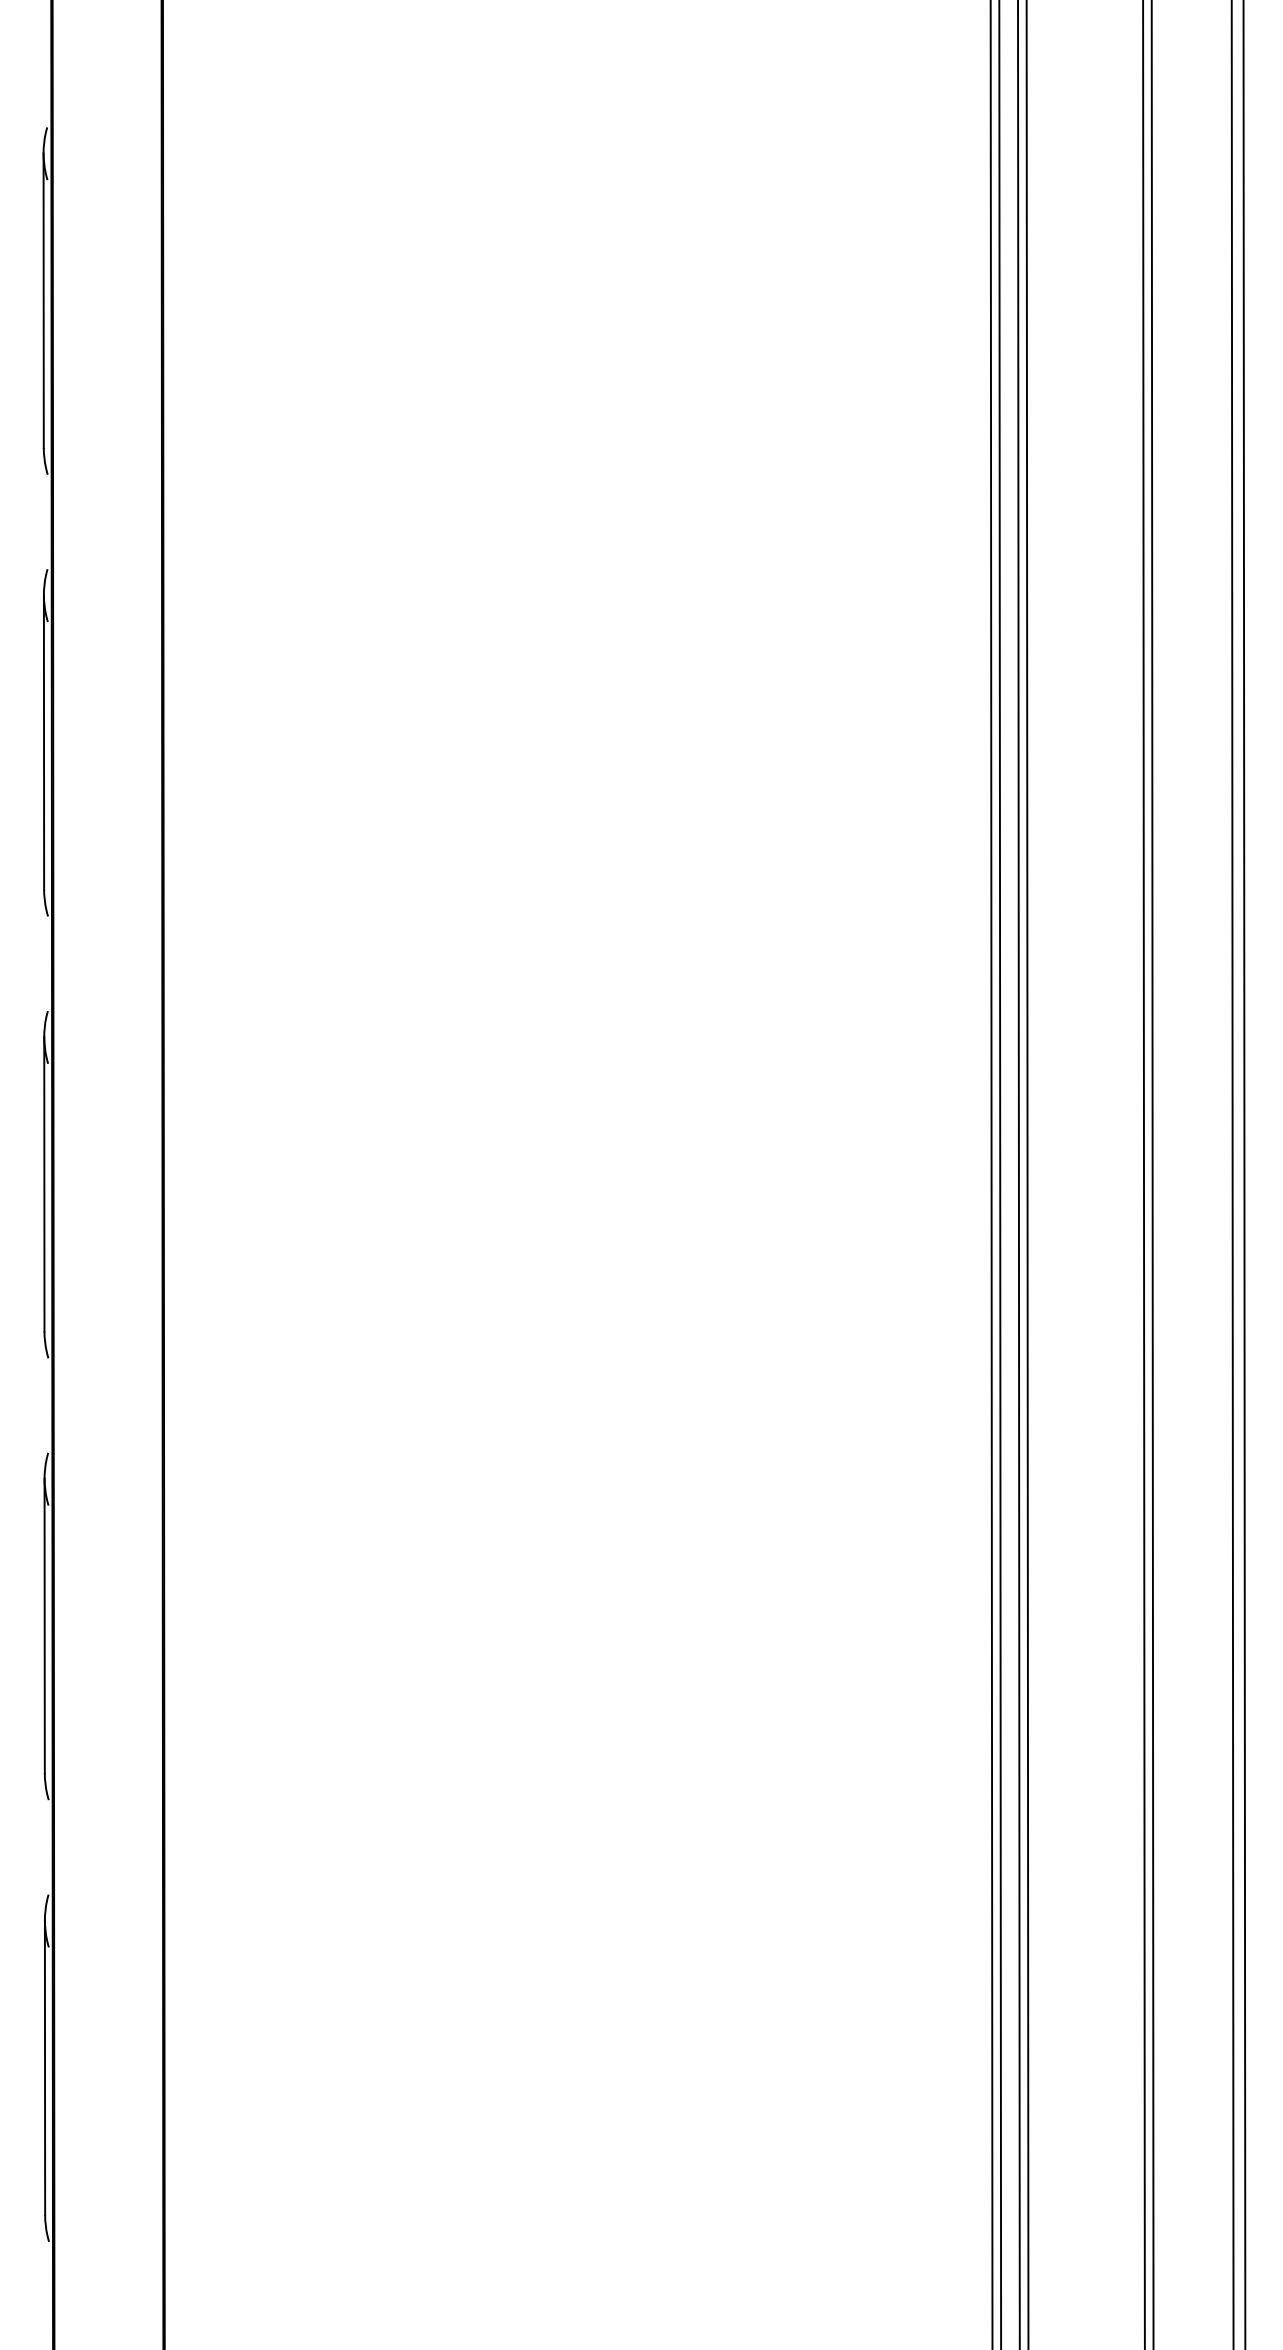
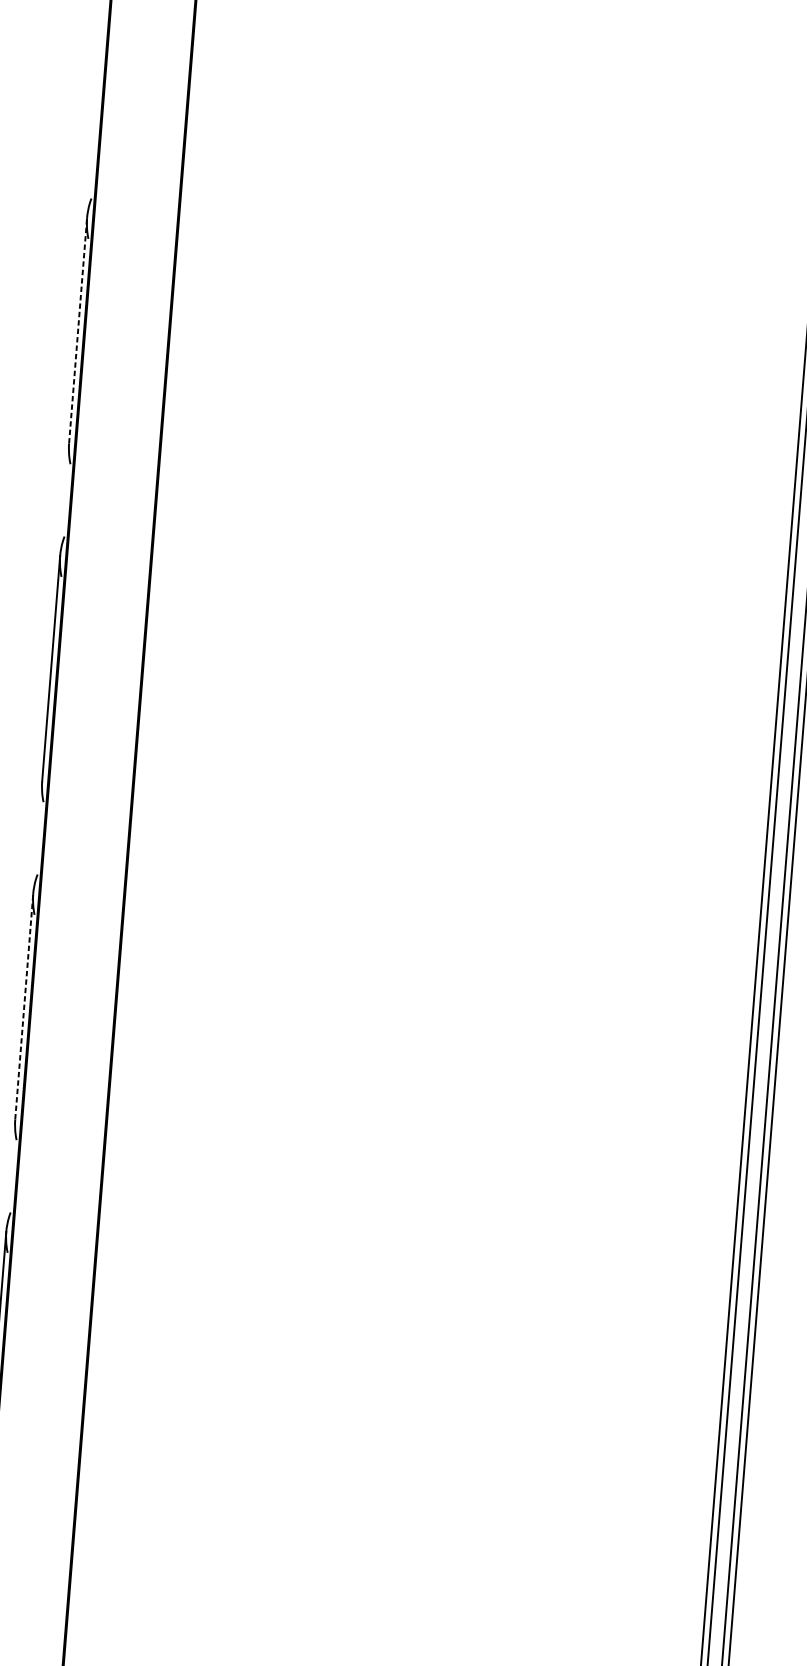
line: (43, 300) -> (77, 330), solid -> dashed
line: (44, 1183) -> (24, 1006), solid -> dashed

